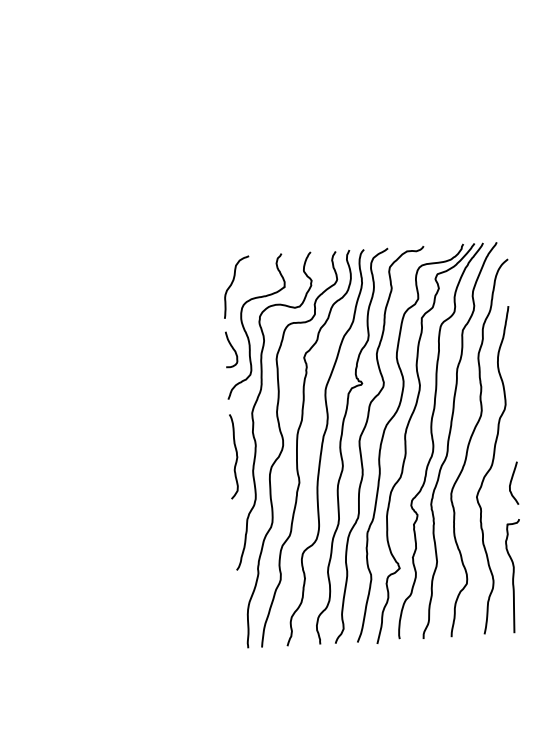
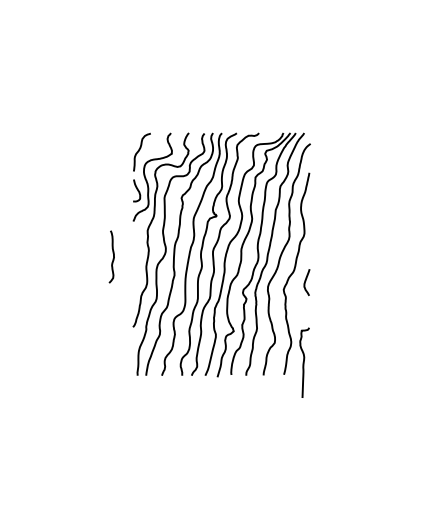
curve: (236, 455) -> (113, 256), moved
curve: (514, 575) -> (304, 362), moved

